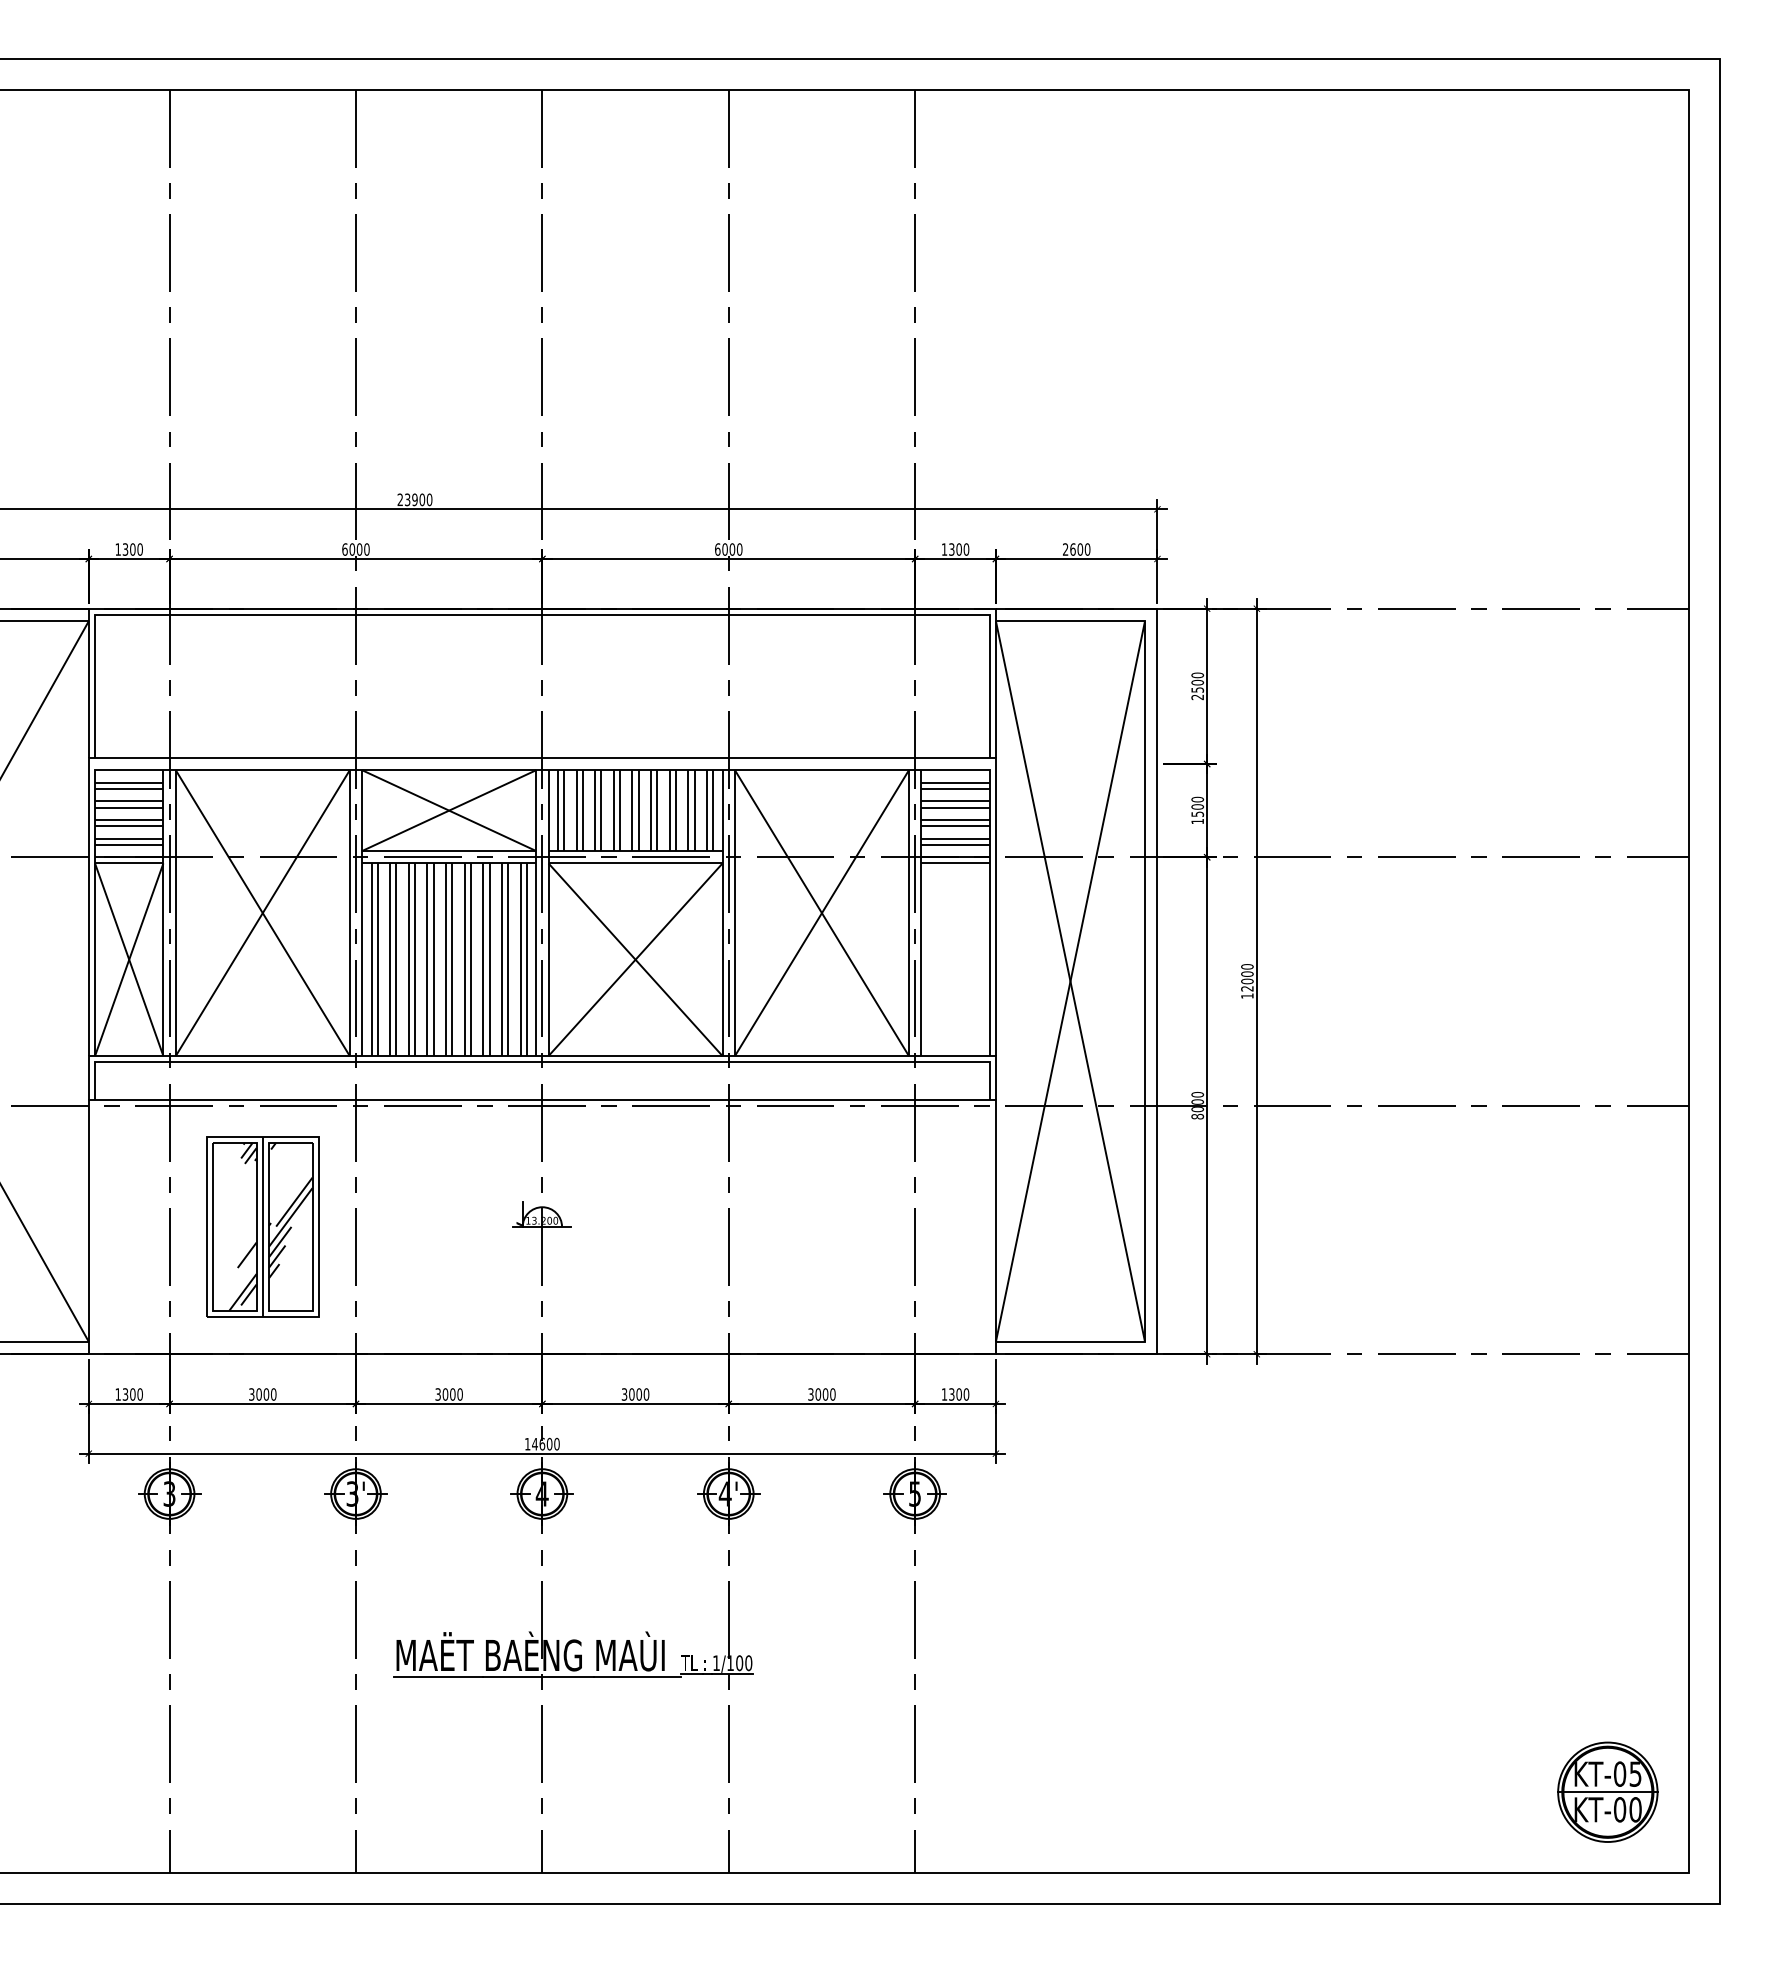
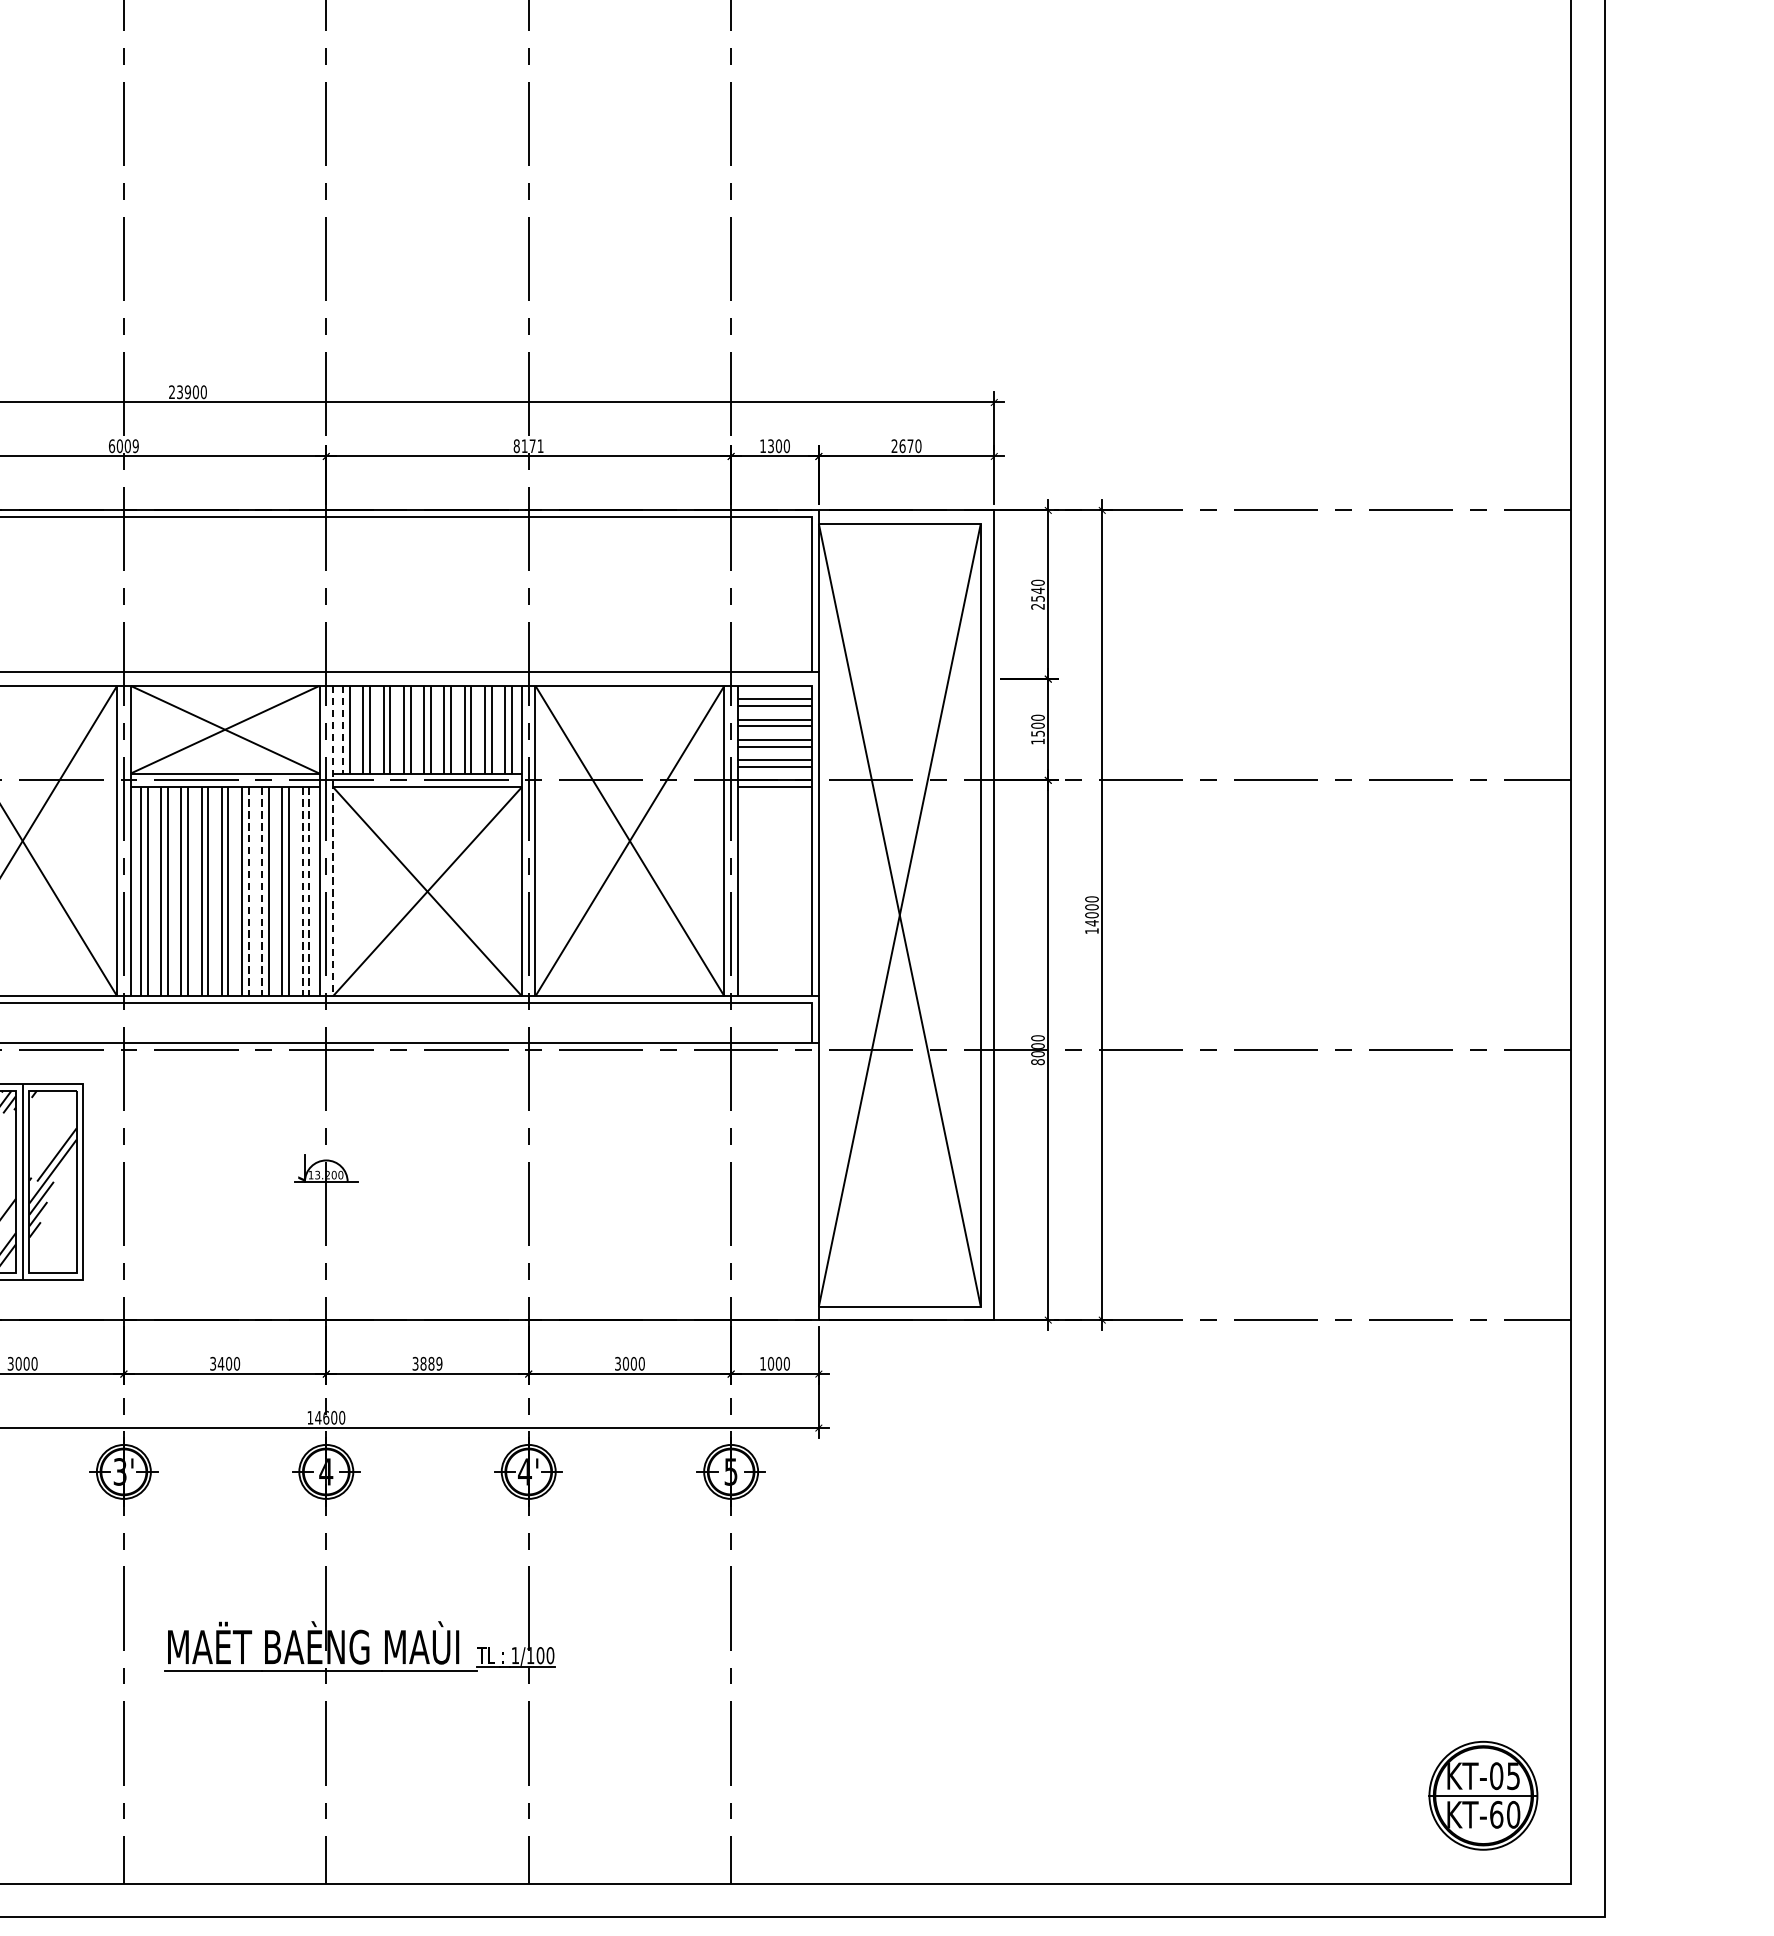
text: (366, 549) -> (135, 446), 6000 -> 6009
text: (728, 549) -> (528, 446), 6000 -> 8171
text: (1080, 549) -> (910, 446), 2600 -> 2670
text: (1197, 682) -> (1037, 590), 2500 -> 2540
line: (557, 811) -> (342, 730), solid -> dashed
line: (548, 913) -> (332, 841), solid -> dashed
line: (470, 960) -> (248, 892), solid -> dashed
line: (483, 960) -> (262, 892), solid -> dashed
line: (520, 960) -> (302, 892), solid -> dashed
line: (526, 960) -> (309, 892), solid -> dashed
text: (1247, 988) -> (1092, 922), 12000 -> 14000
text: (445, 1394) -> (221, 1363), 3000 -> 3400
text: (639, 1394) -> (431, 1363), 3000 -> 3889
text: (951, 1394) -> (770, 1363), 1300 -> 1000
text: (1620, 1809) -> (1497, 1814), KT-00 -> KT-60

